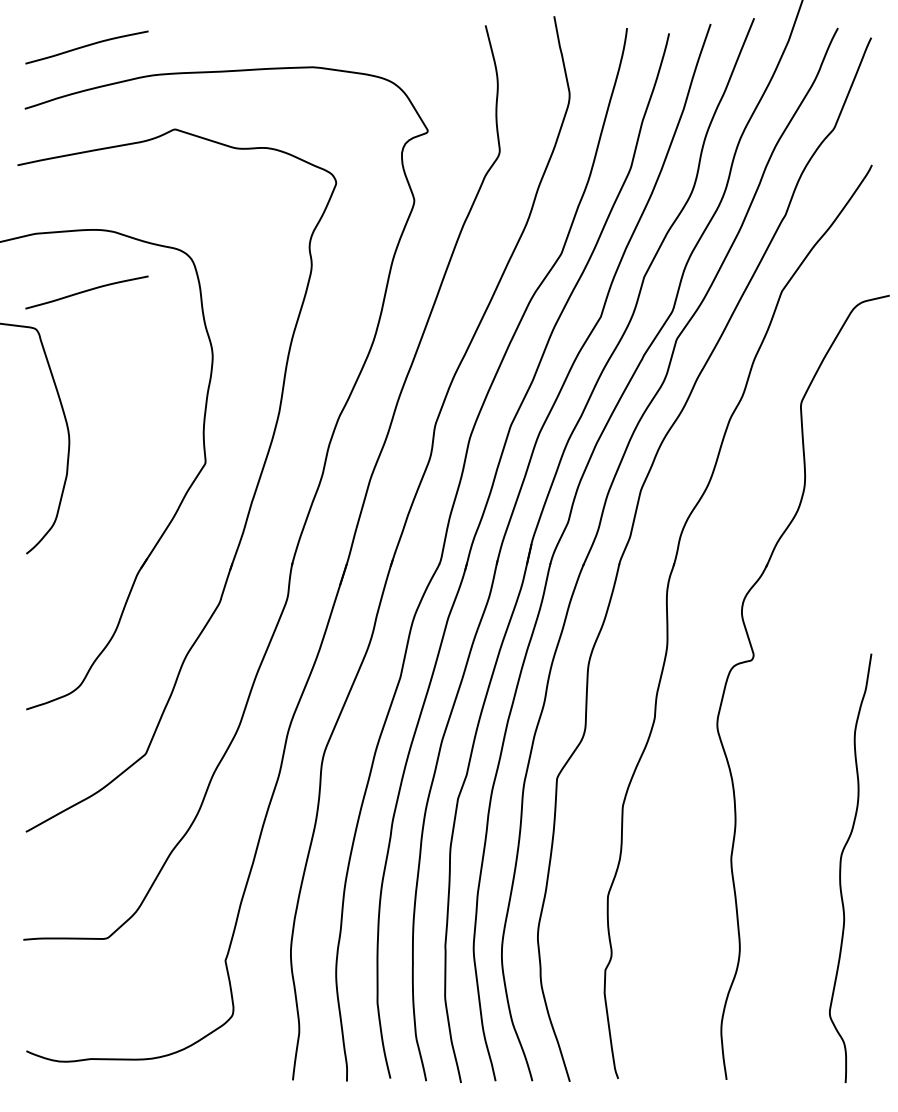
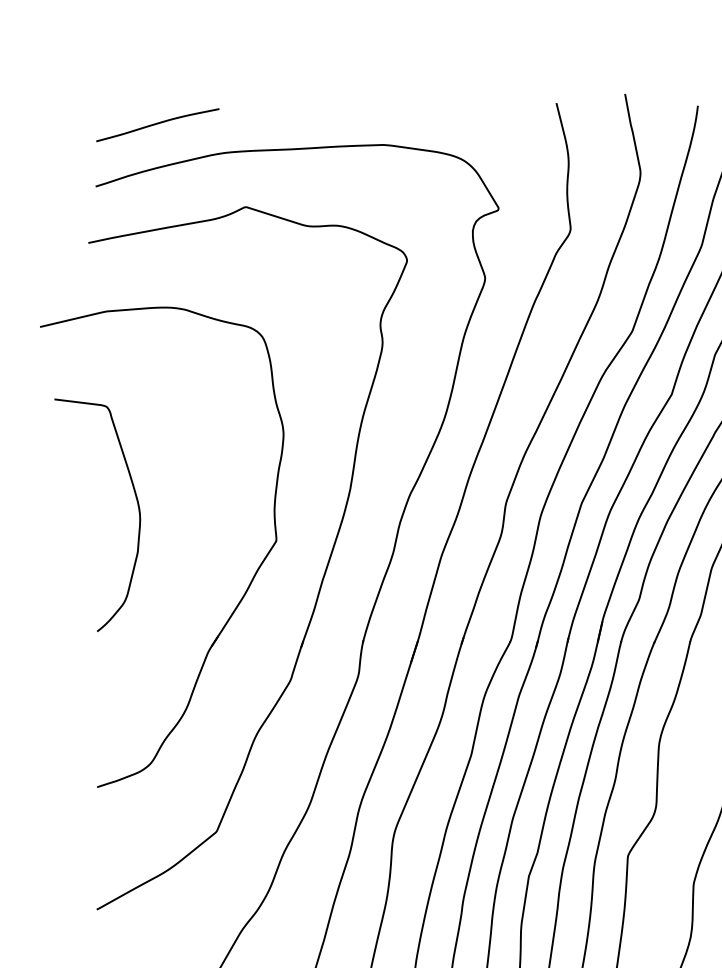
curve: (86, 291) -> (157, 369), removed

